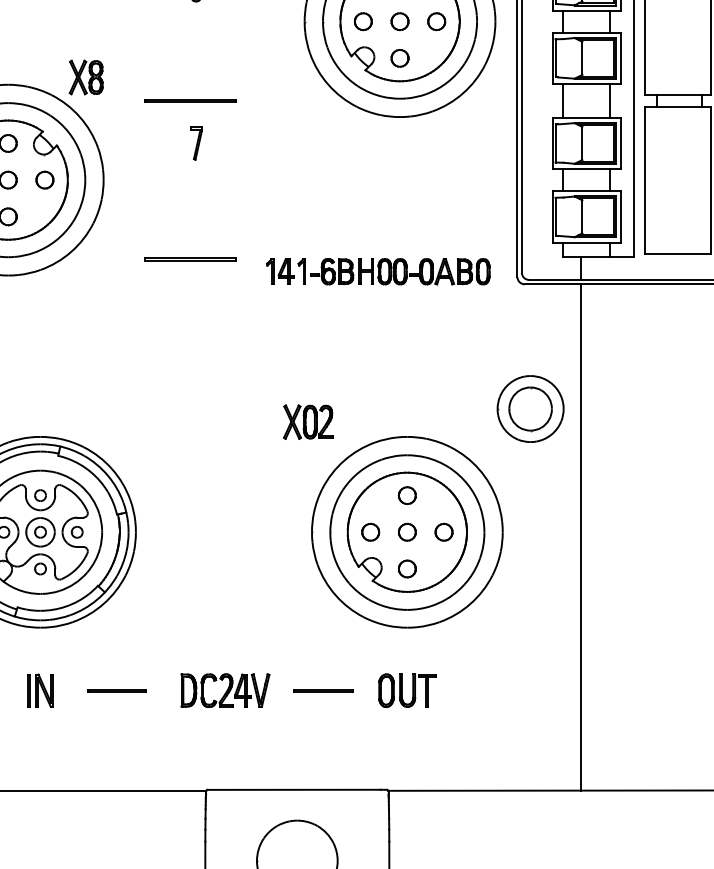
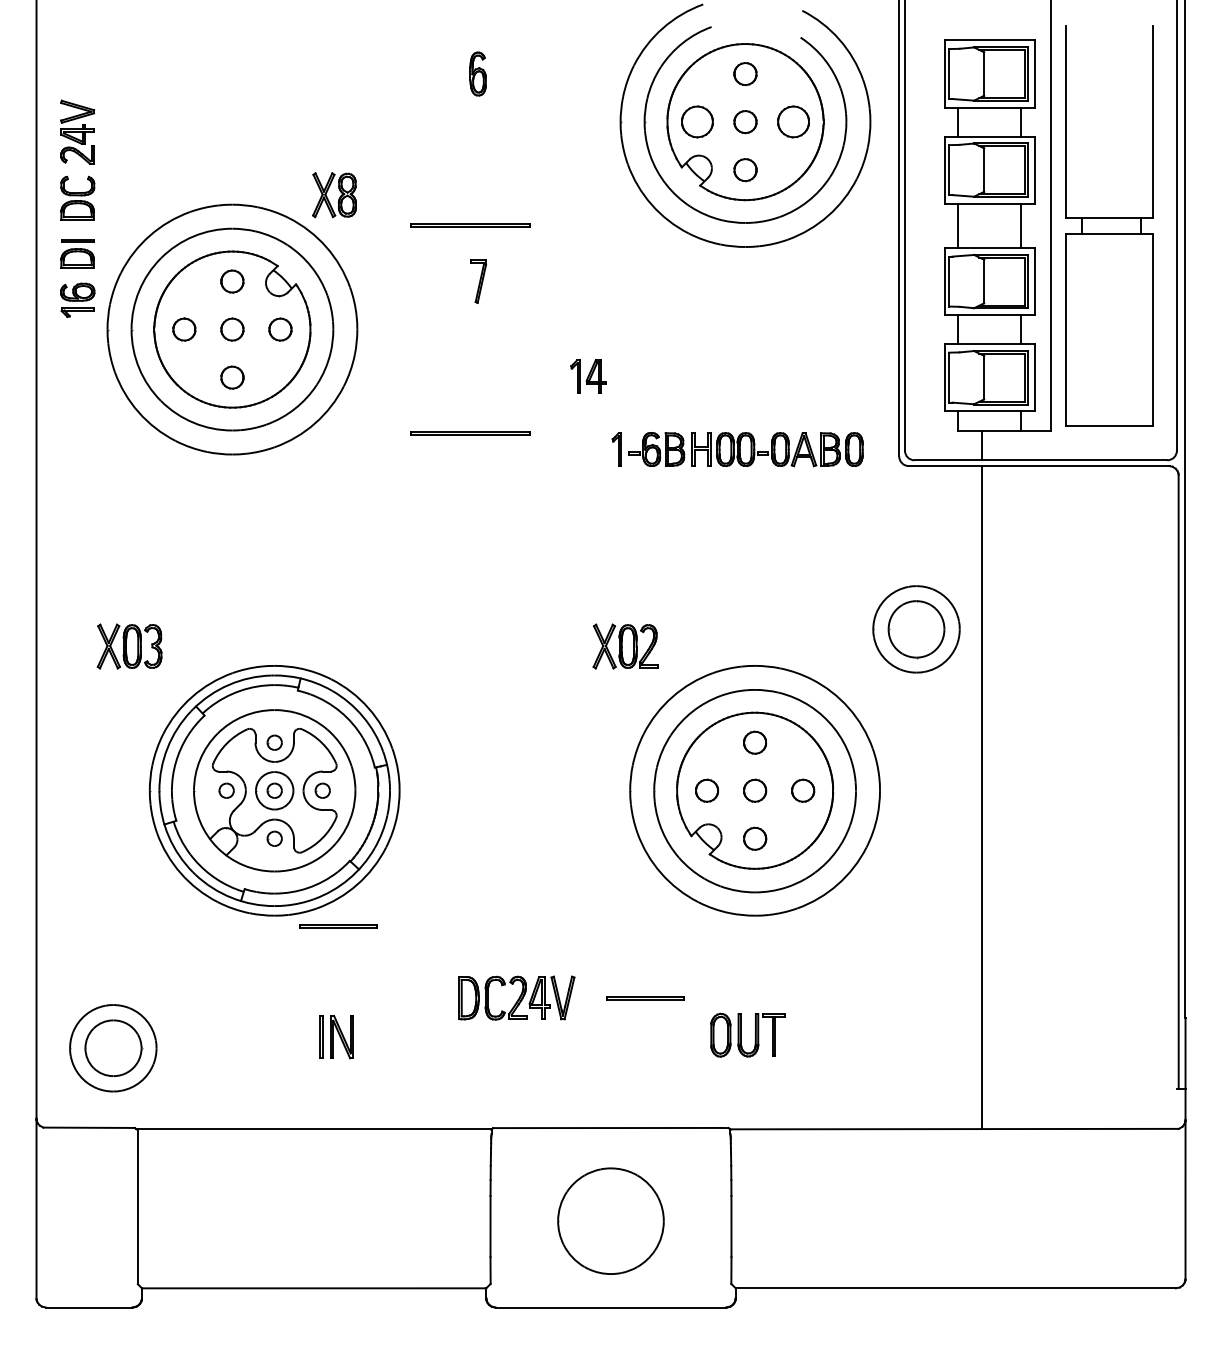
part: (363, 22) -> (697, 122), size x1.4
part: (436, 22) -> (793, 122), size x1.4
part: (280, 271) -> (588, 376), moved
part: (40, 690) -> (336, 1037), moved
line: (116, 690) -> (338, 925), moved
part: (406, 690) -> (747, 1034), moved

